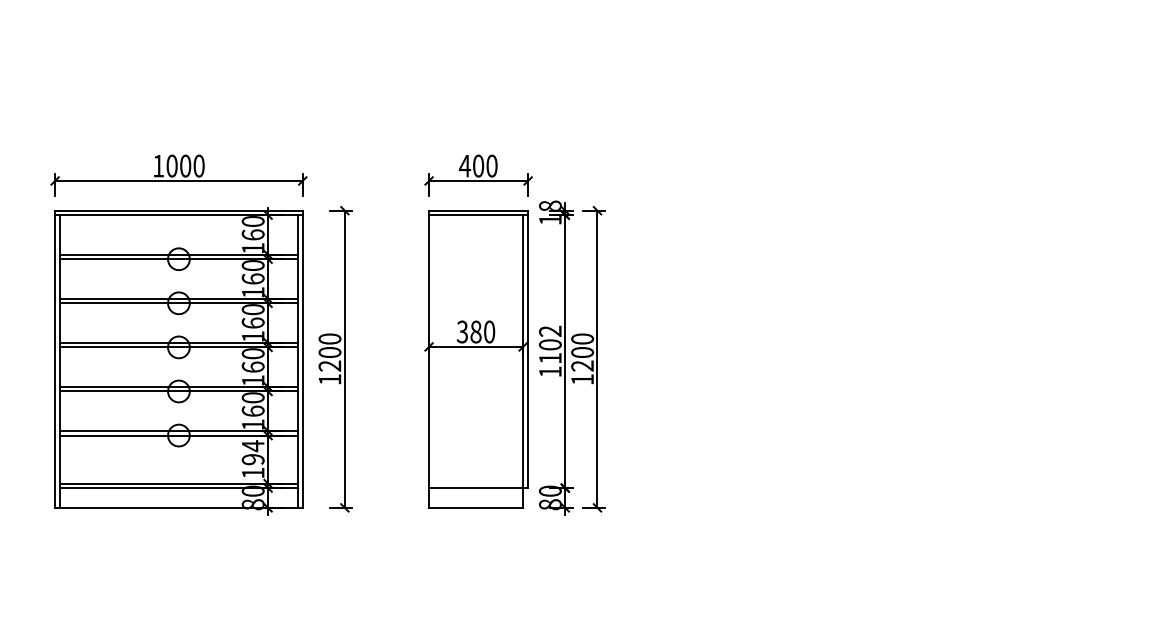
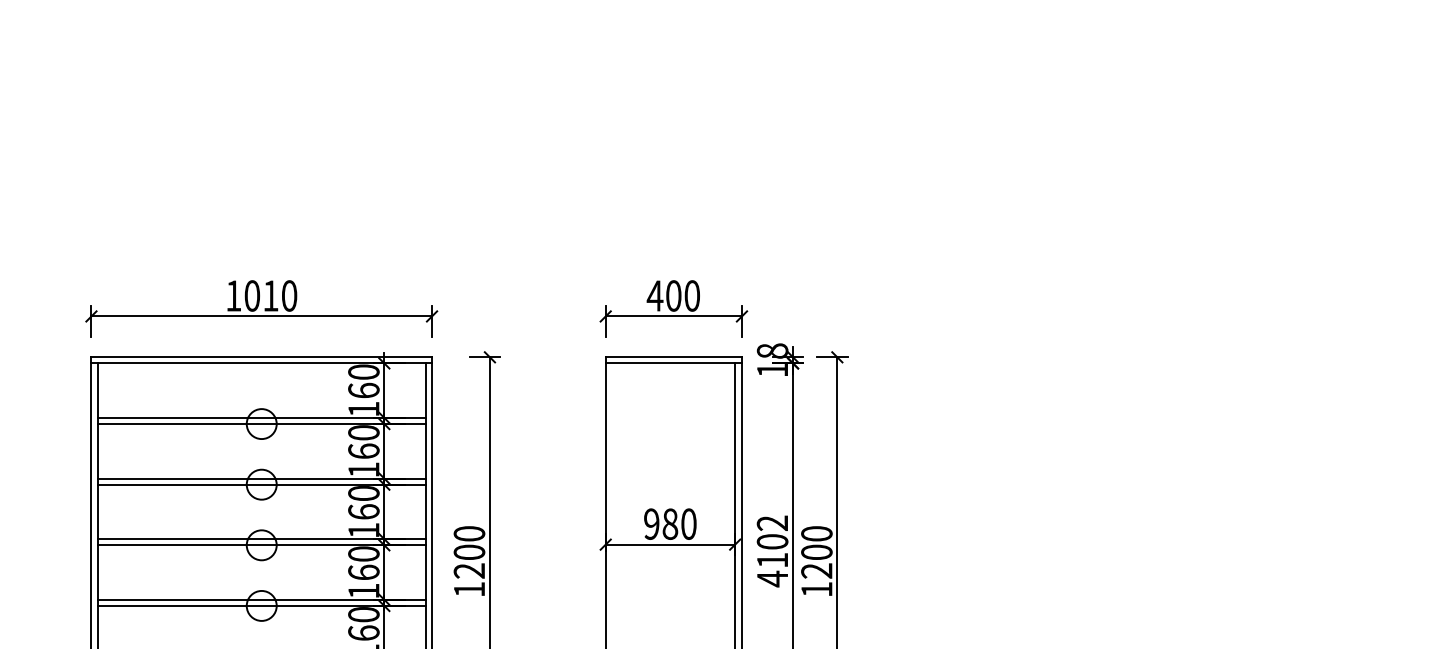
text: (185, 165) -> (270, 295), 1000 -> 1010
text: (461, 332) -> (650, 524), 380 -> 980
text: (550, 371) -> (772, 578), 1102 -> 4102

